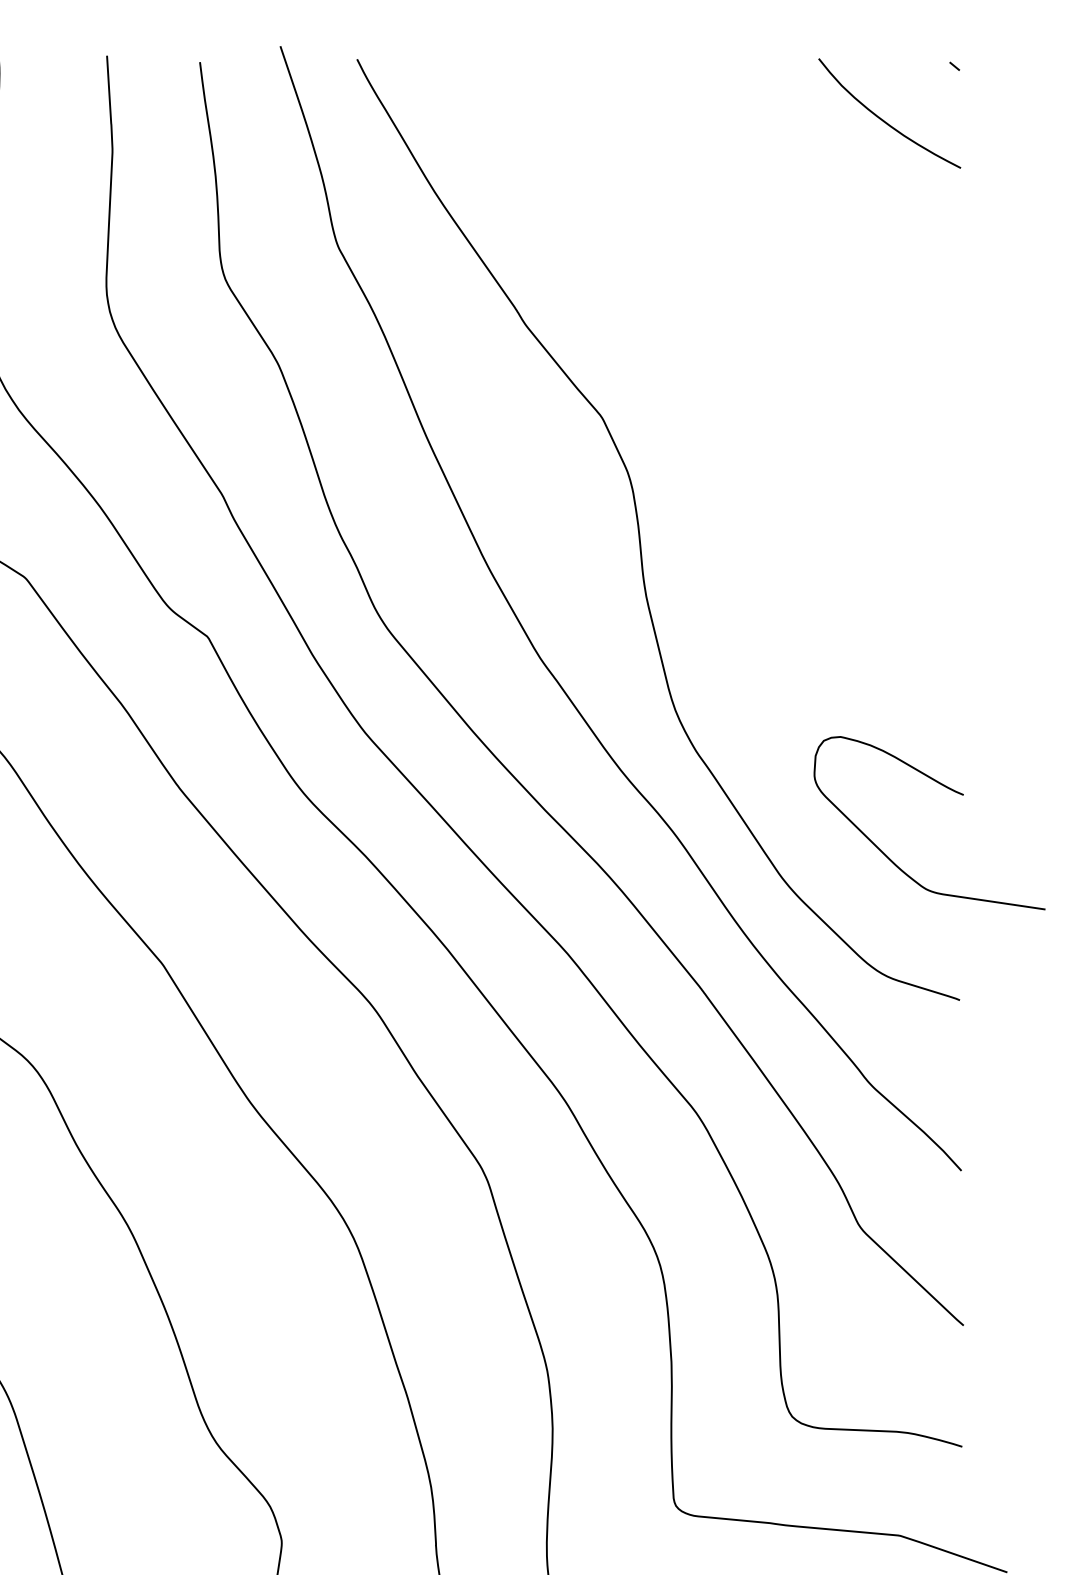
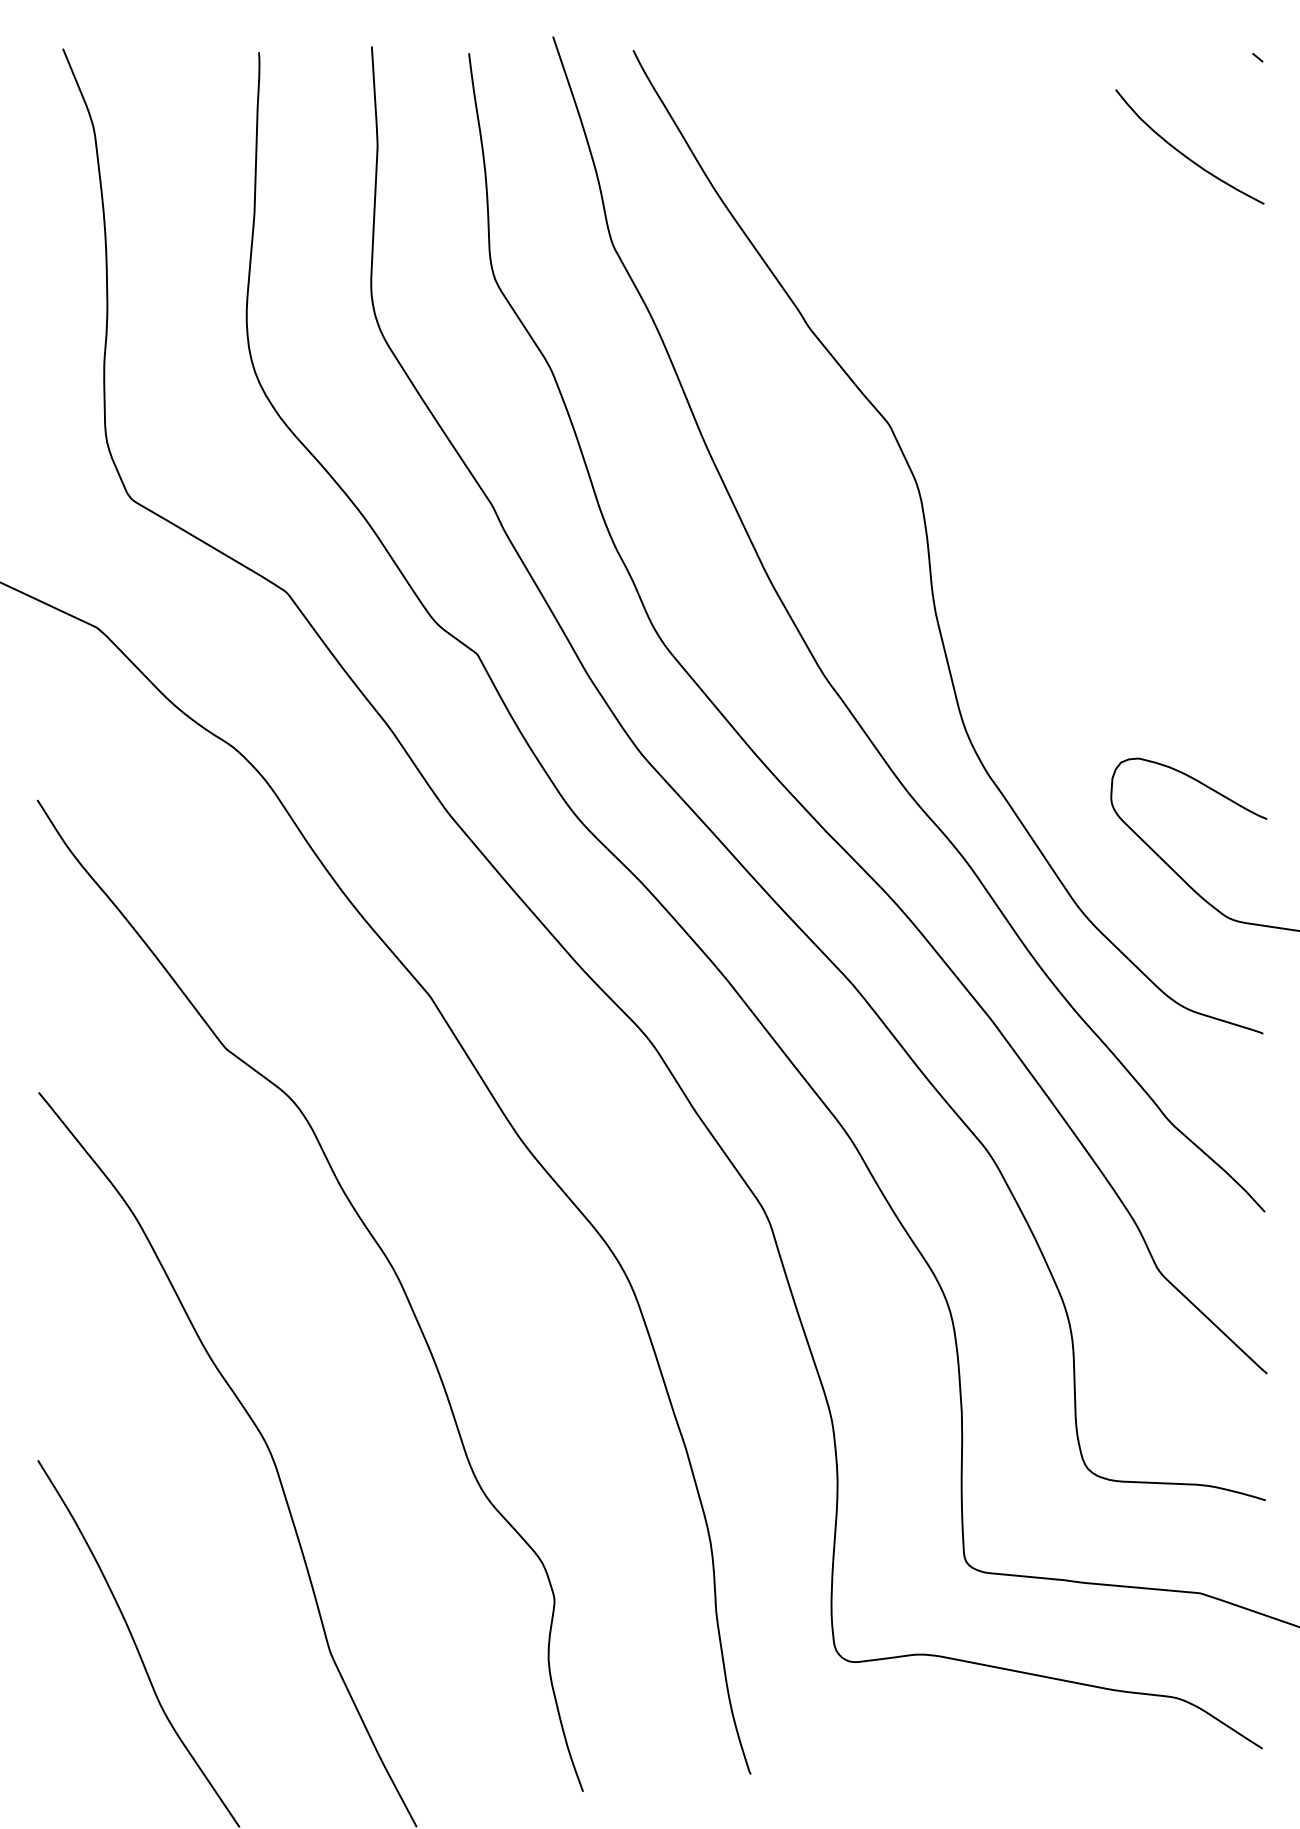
curve: (882, 118) -> (1182, 152), moved

